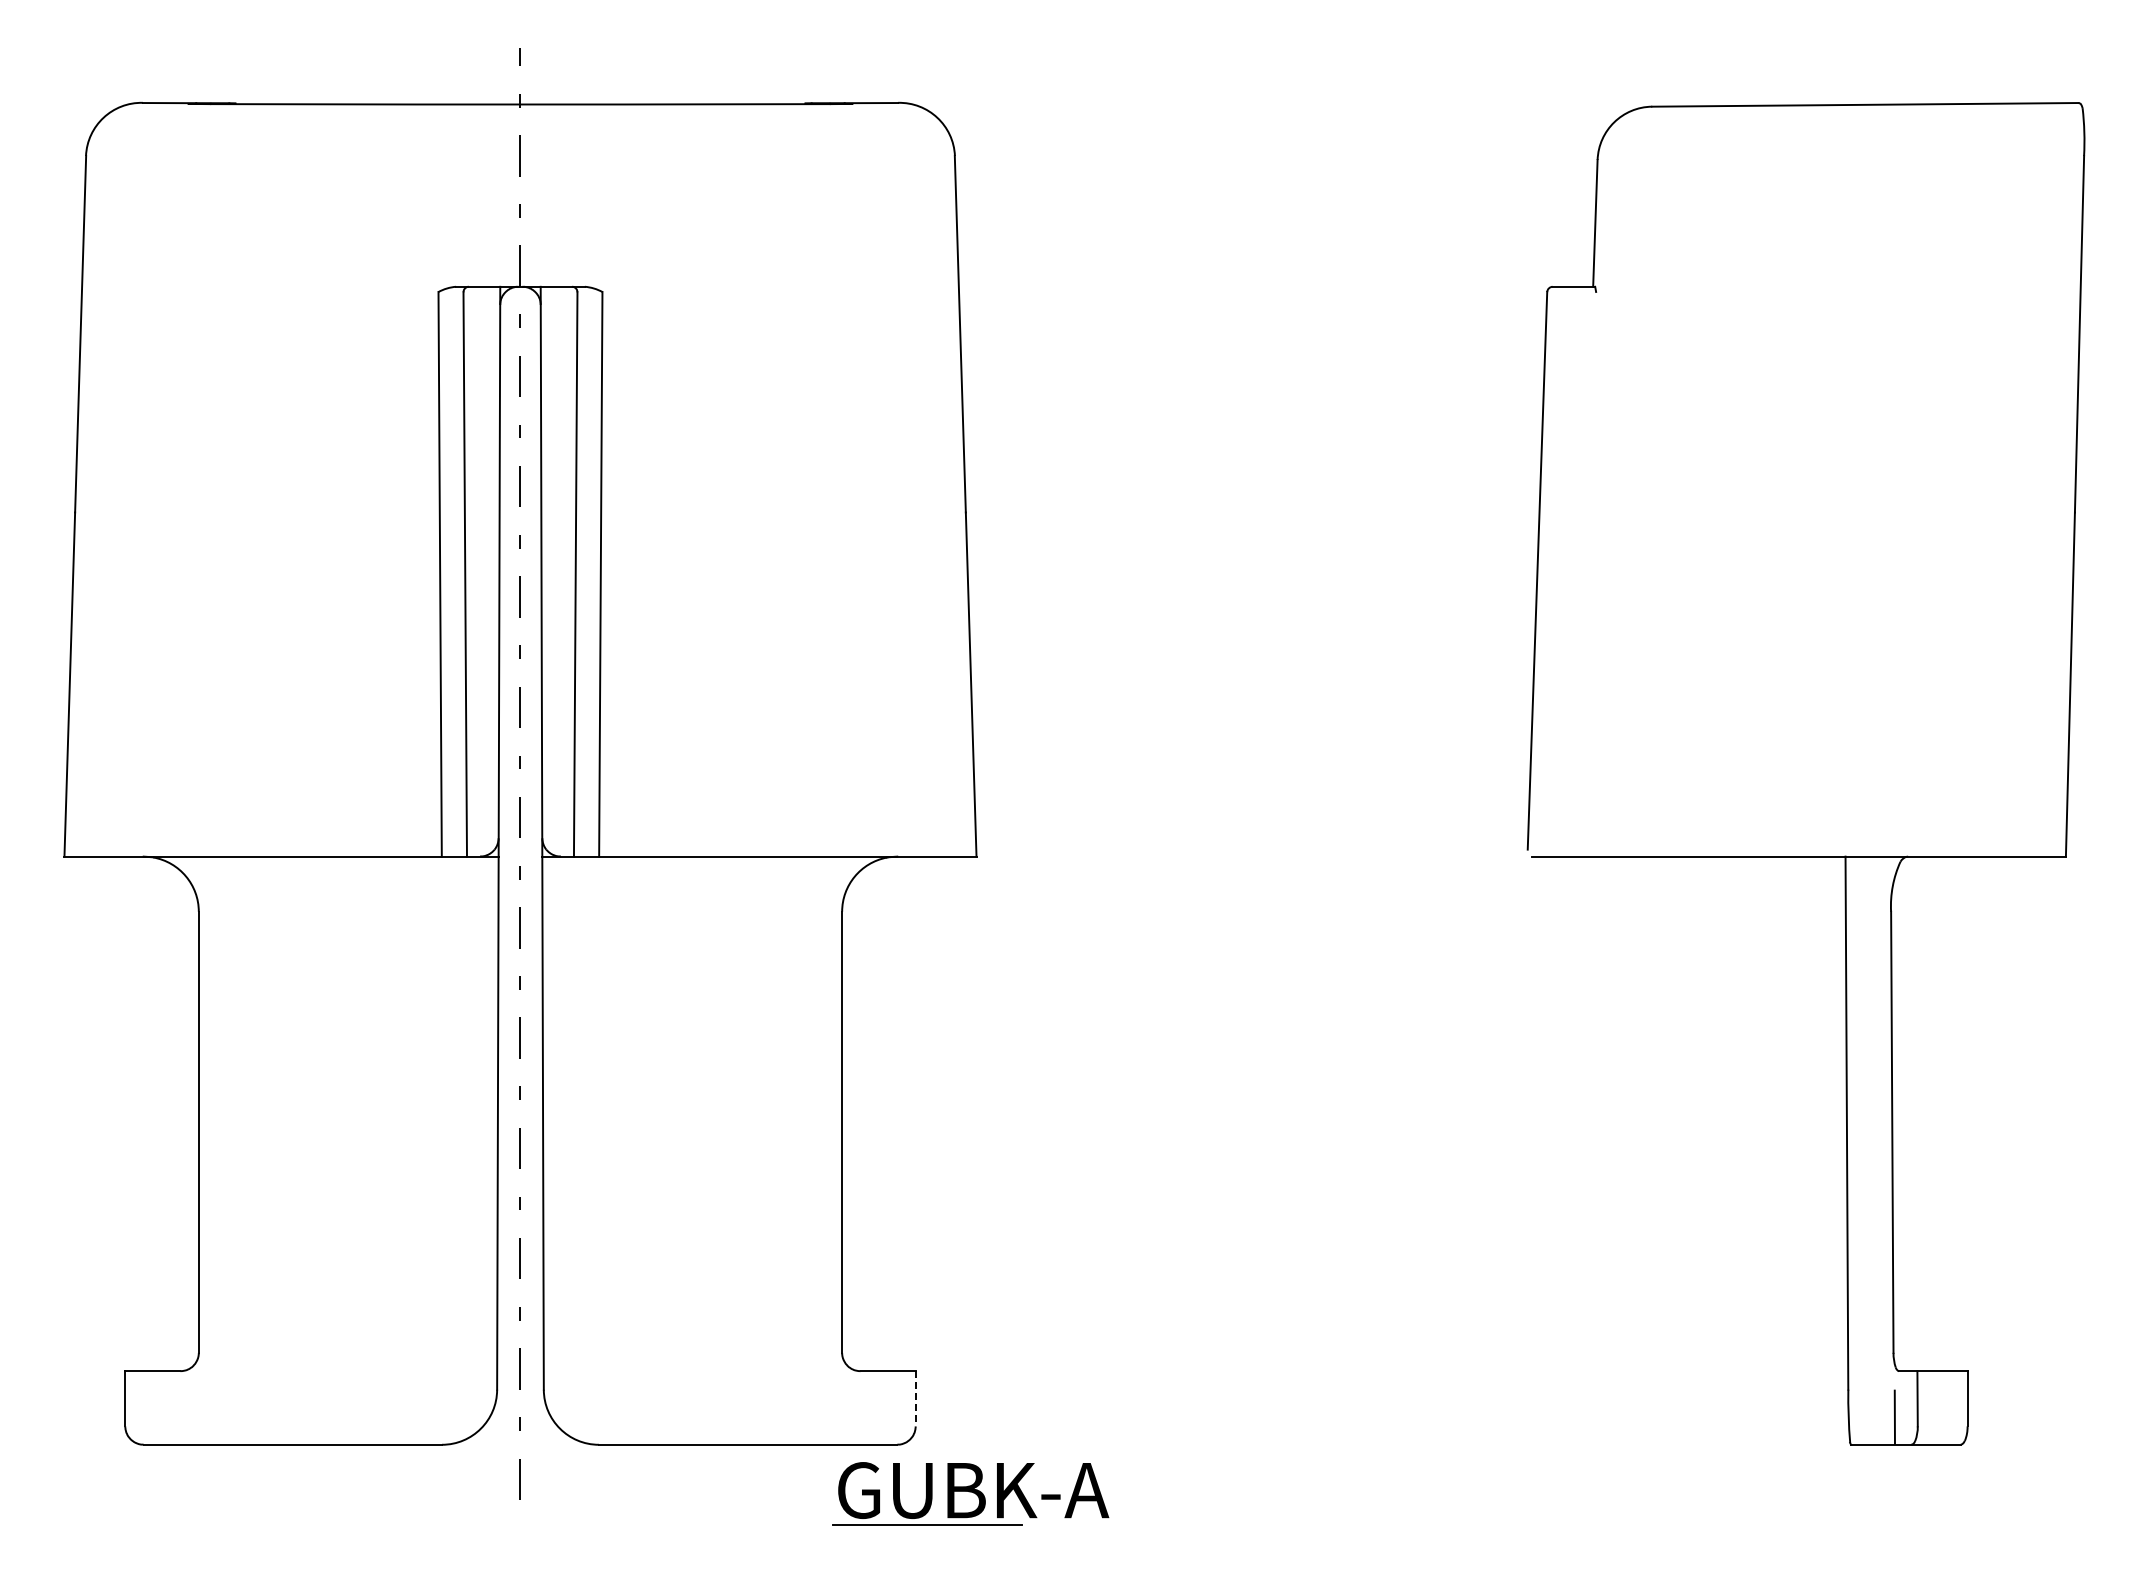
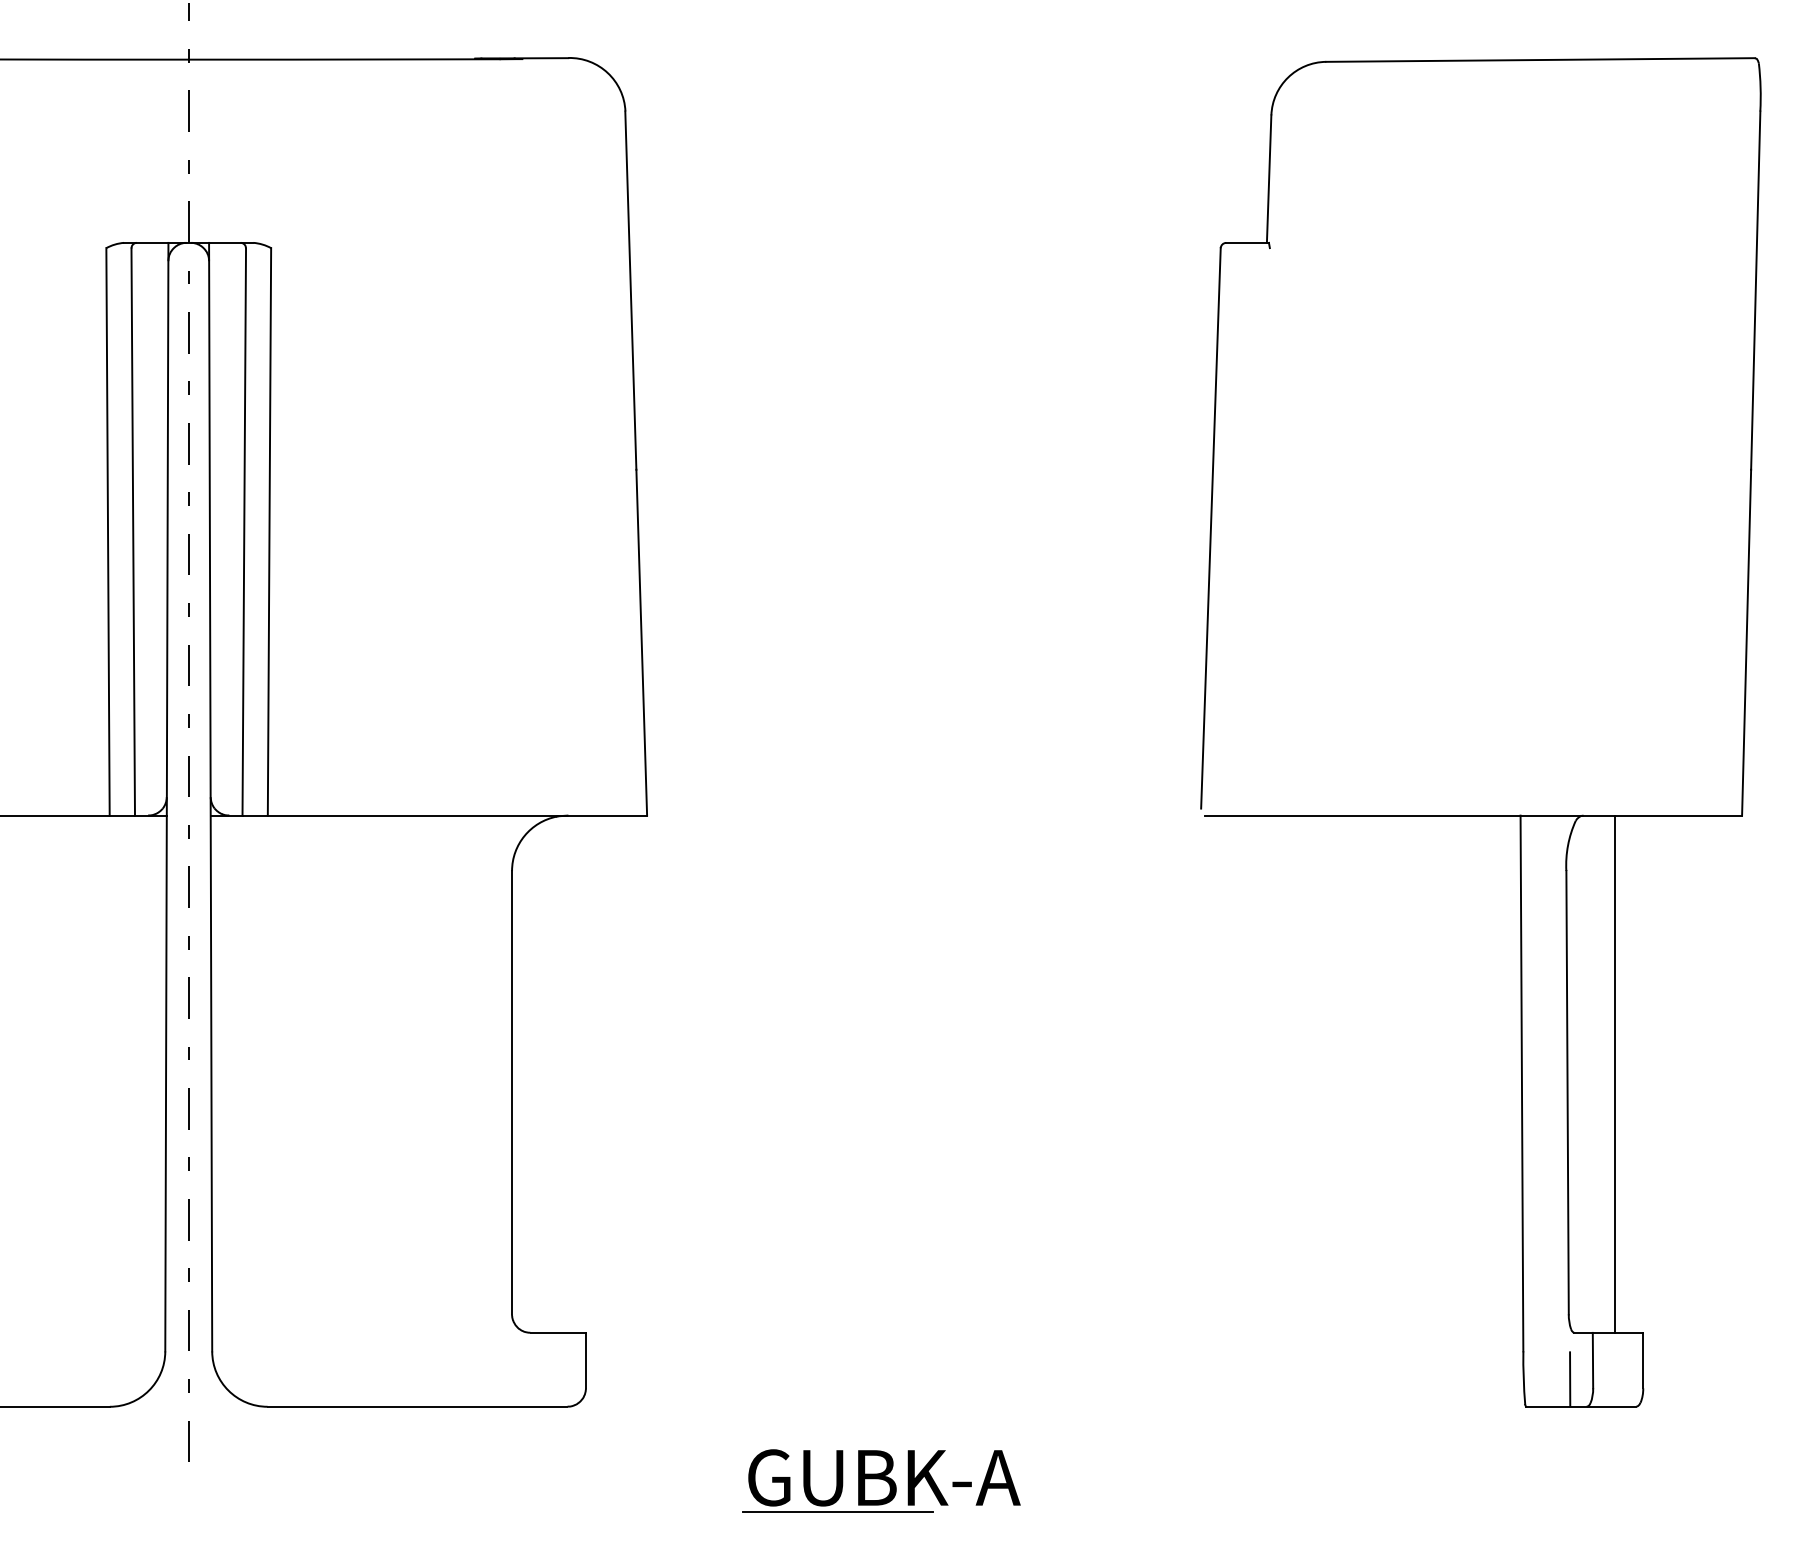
line: (1939, 1113) -> (1615, 1073), added
line: (915, 1398) -> (585, 1360), dashed -> solid
part: (970, 1493) -> (881, 1480), moved

